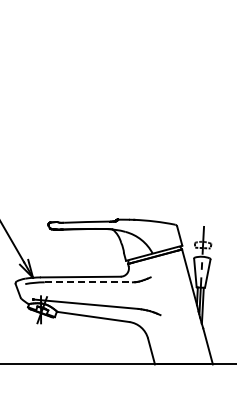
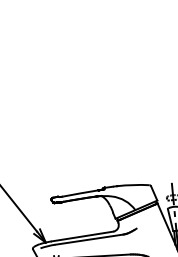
line: (89, 282) -> (89, 239), dashed -> solid

